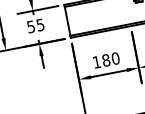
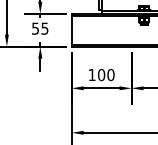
text: (106, 59) -> (101, 74), 180 -> 100

